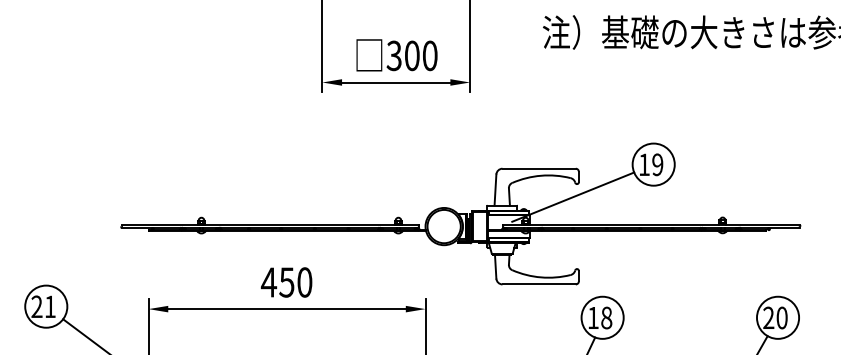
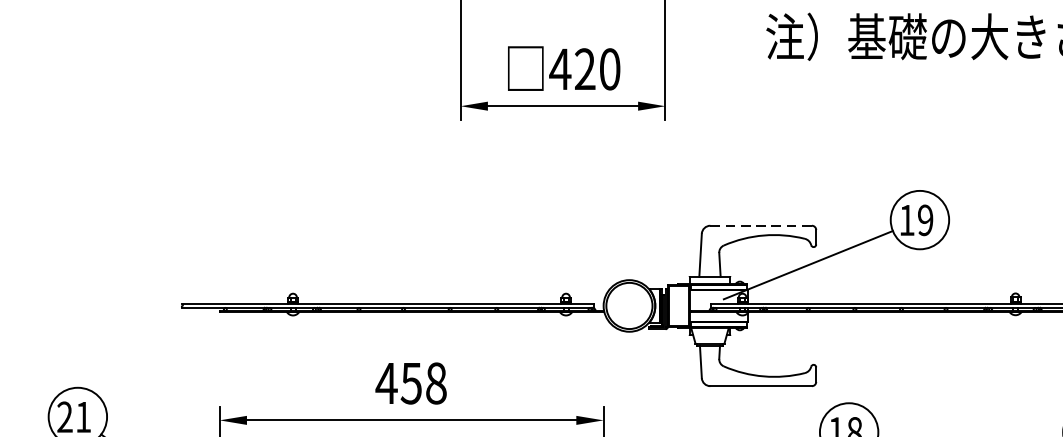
text: (402, 55) -> (571, 68), 300 -> 420
line: (539, 168) -> (761, 225), solid -> dashed
text: (304, 282) -> (435, 383), 450 -> 458

